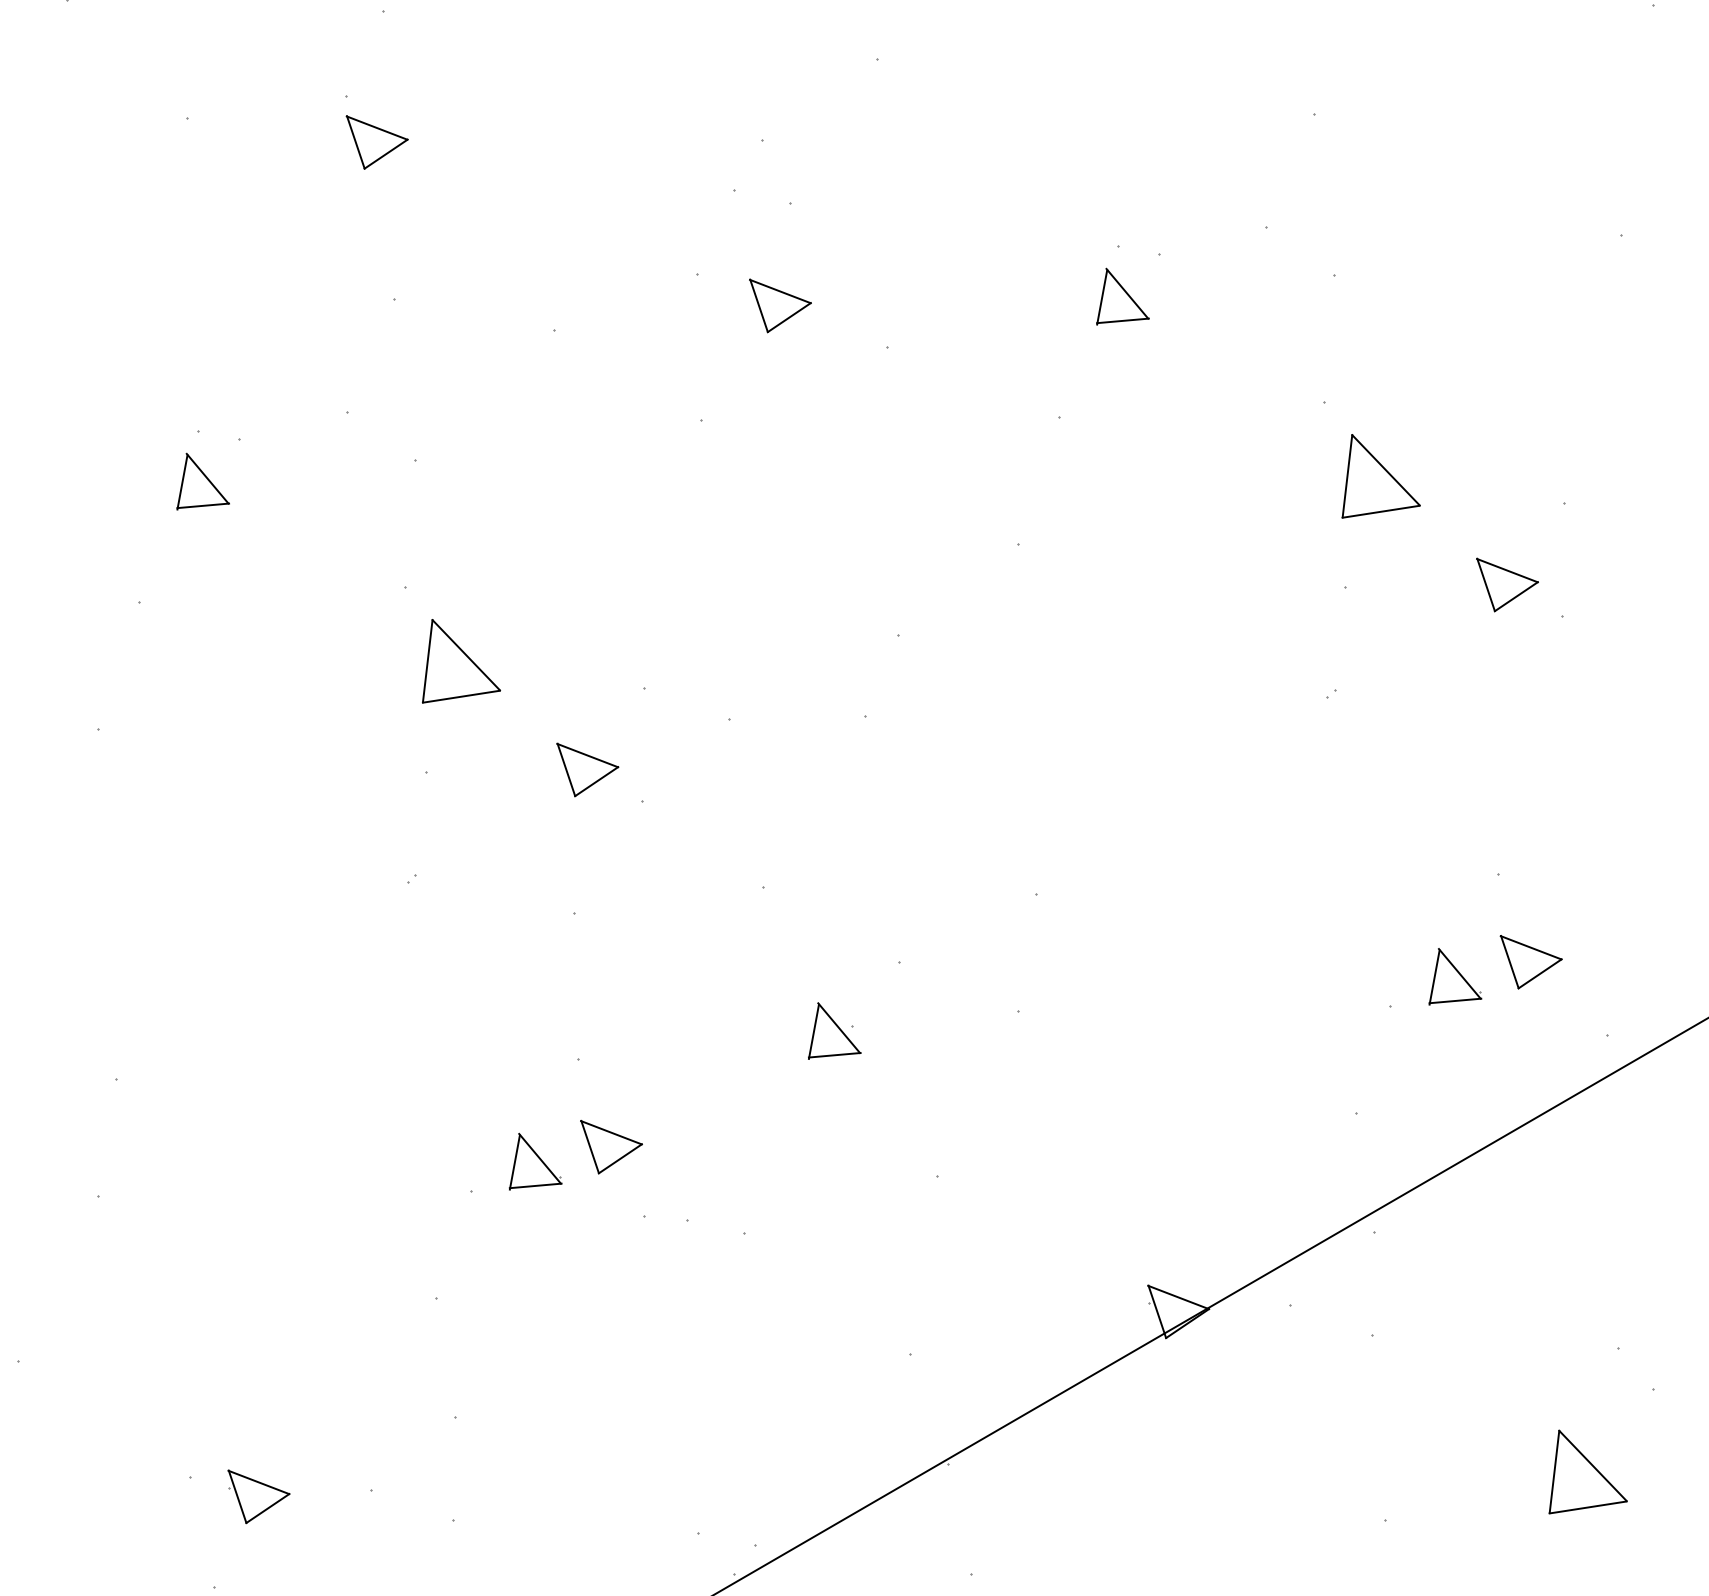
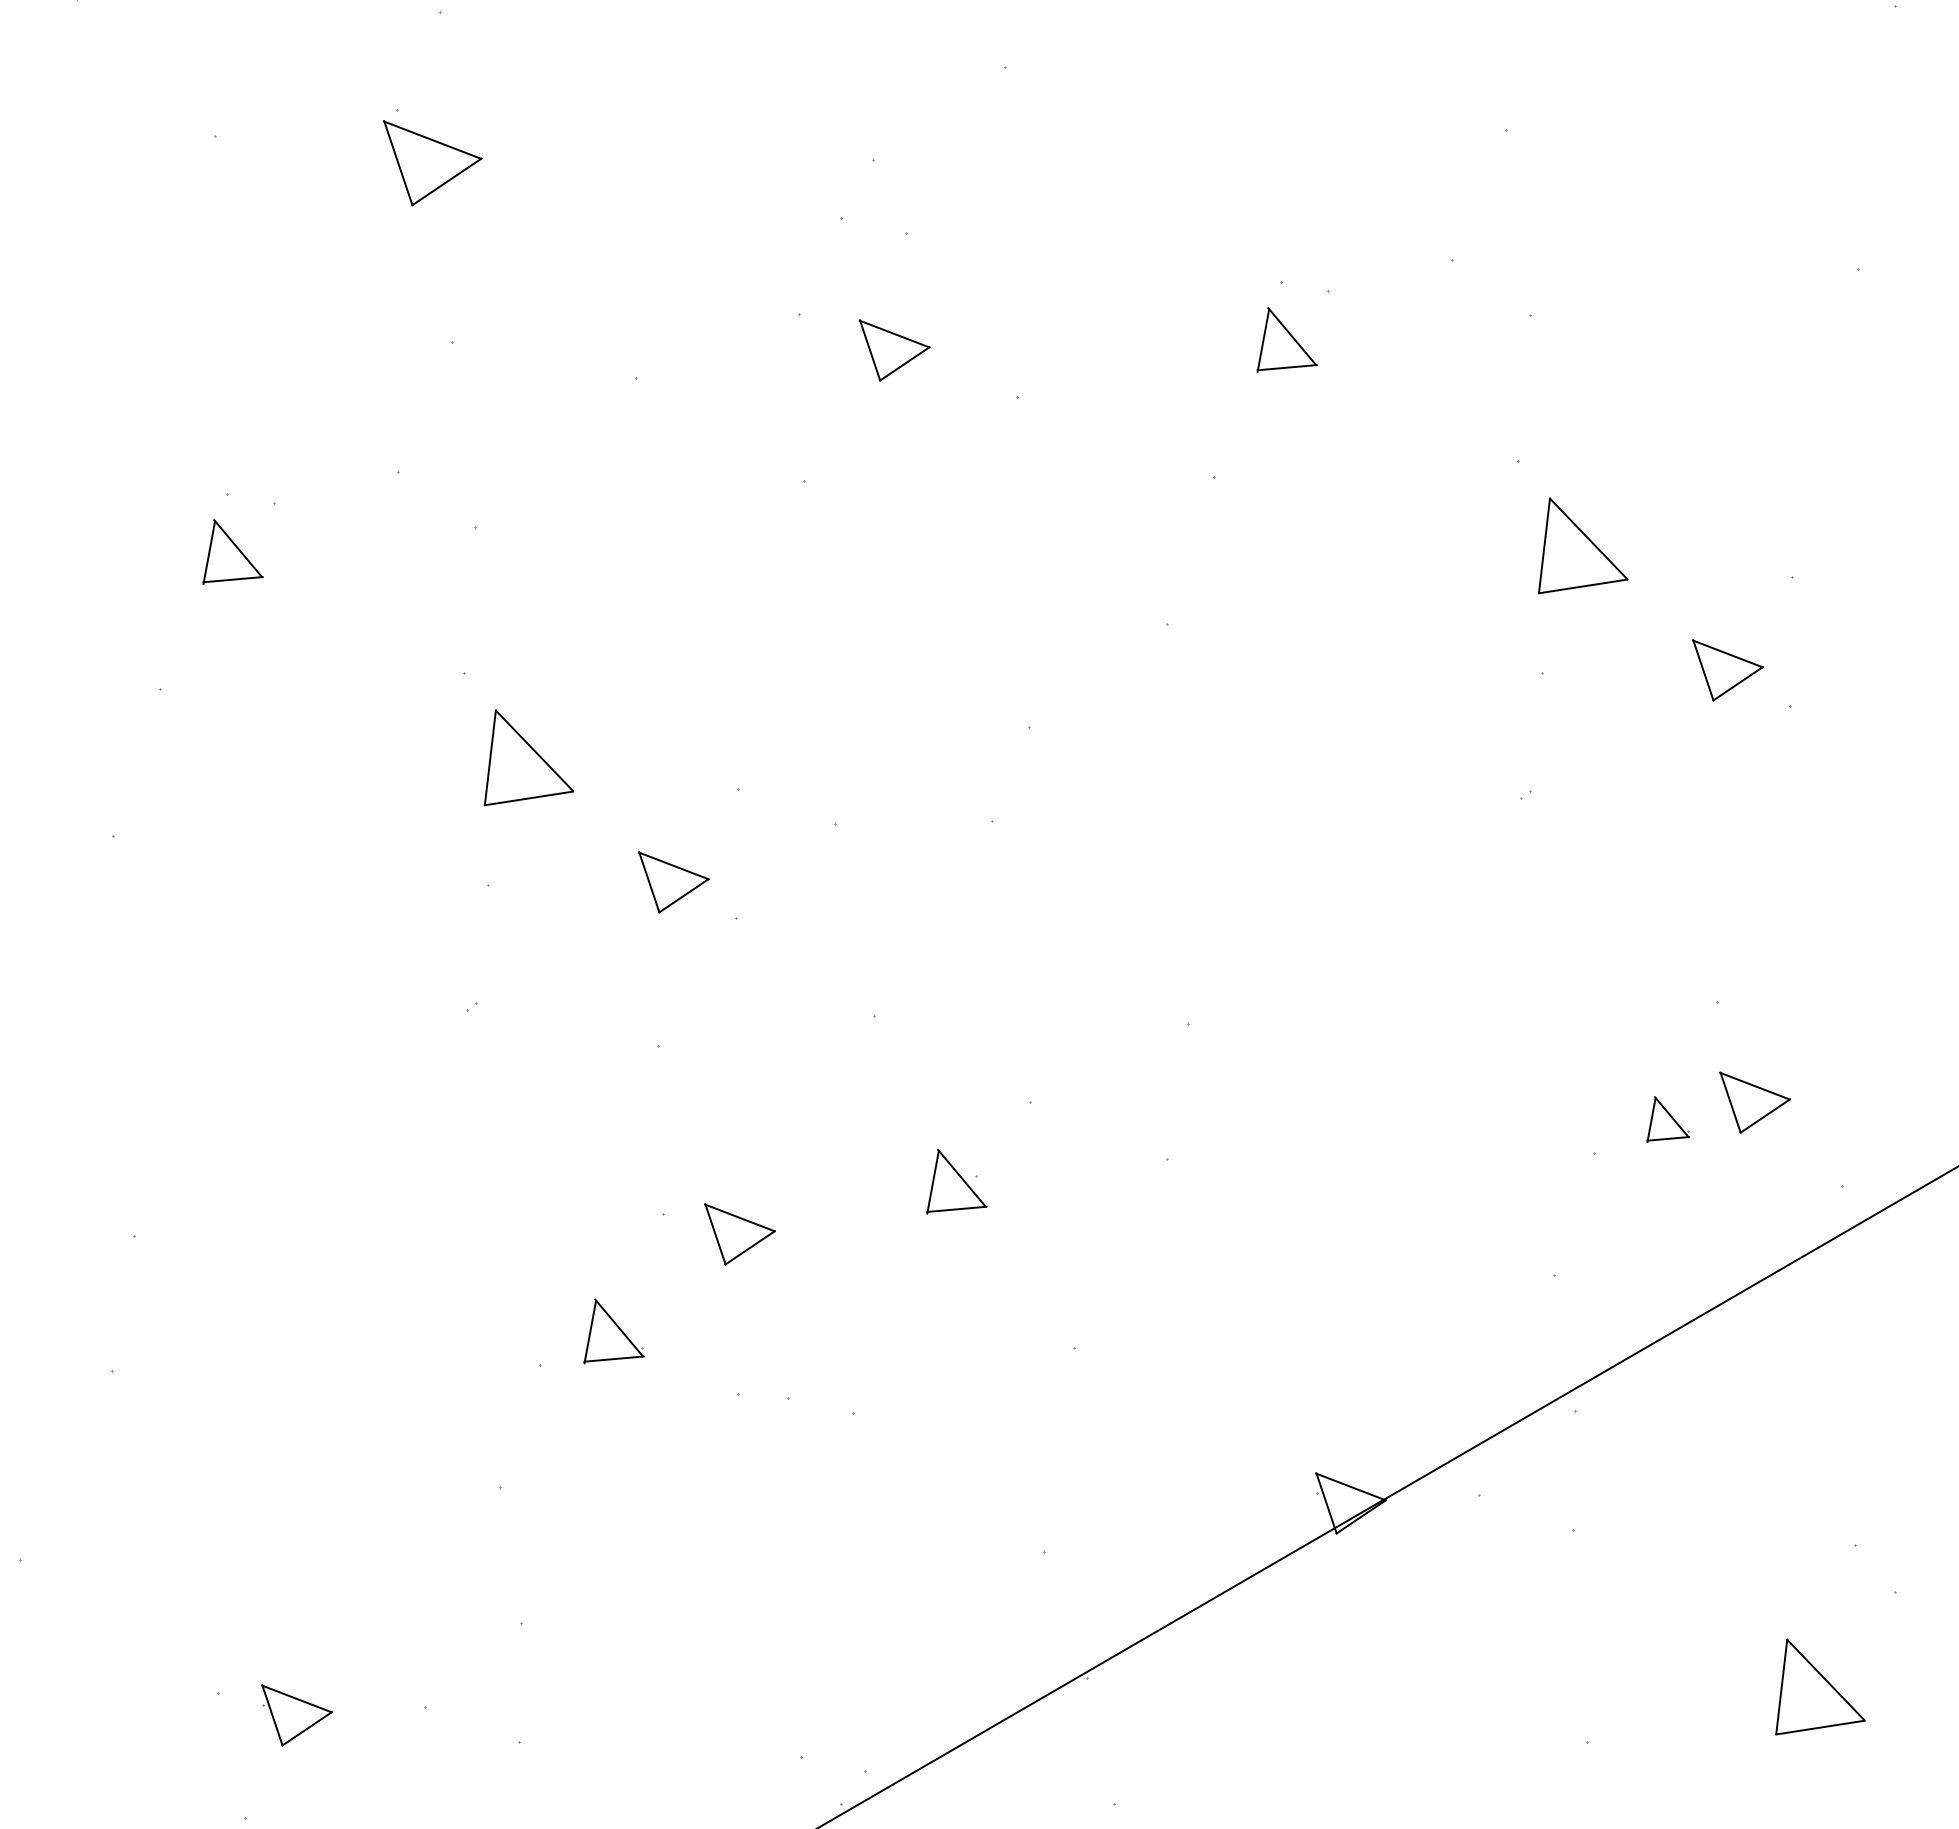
part: (376, 142) -> (431, 163), size x1.4
part: (1455, 976) -> (1668, 1119), size x0.7
part: (611, 1147) -> (739, 1234), moved

